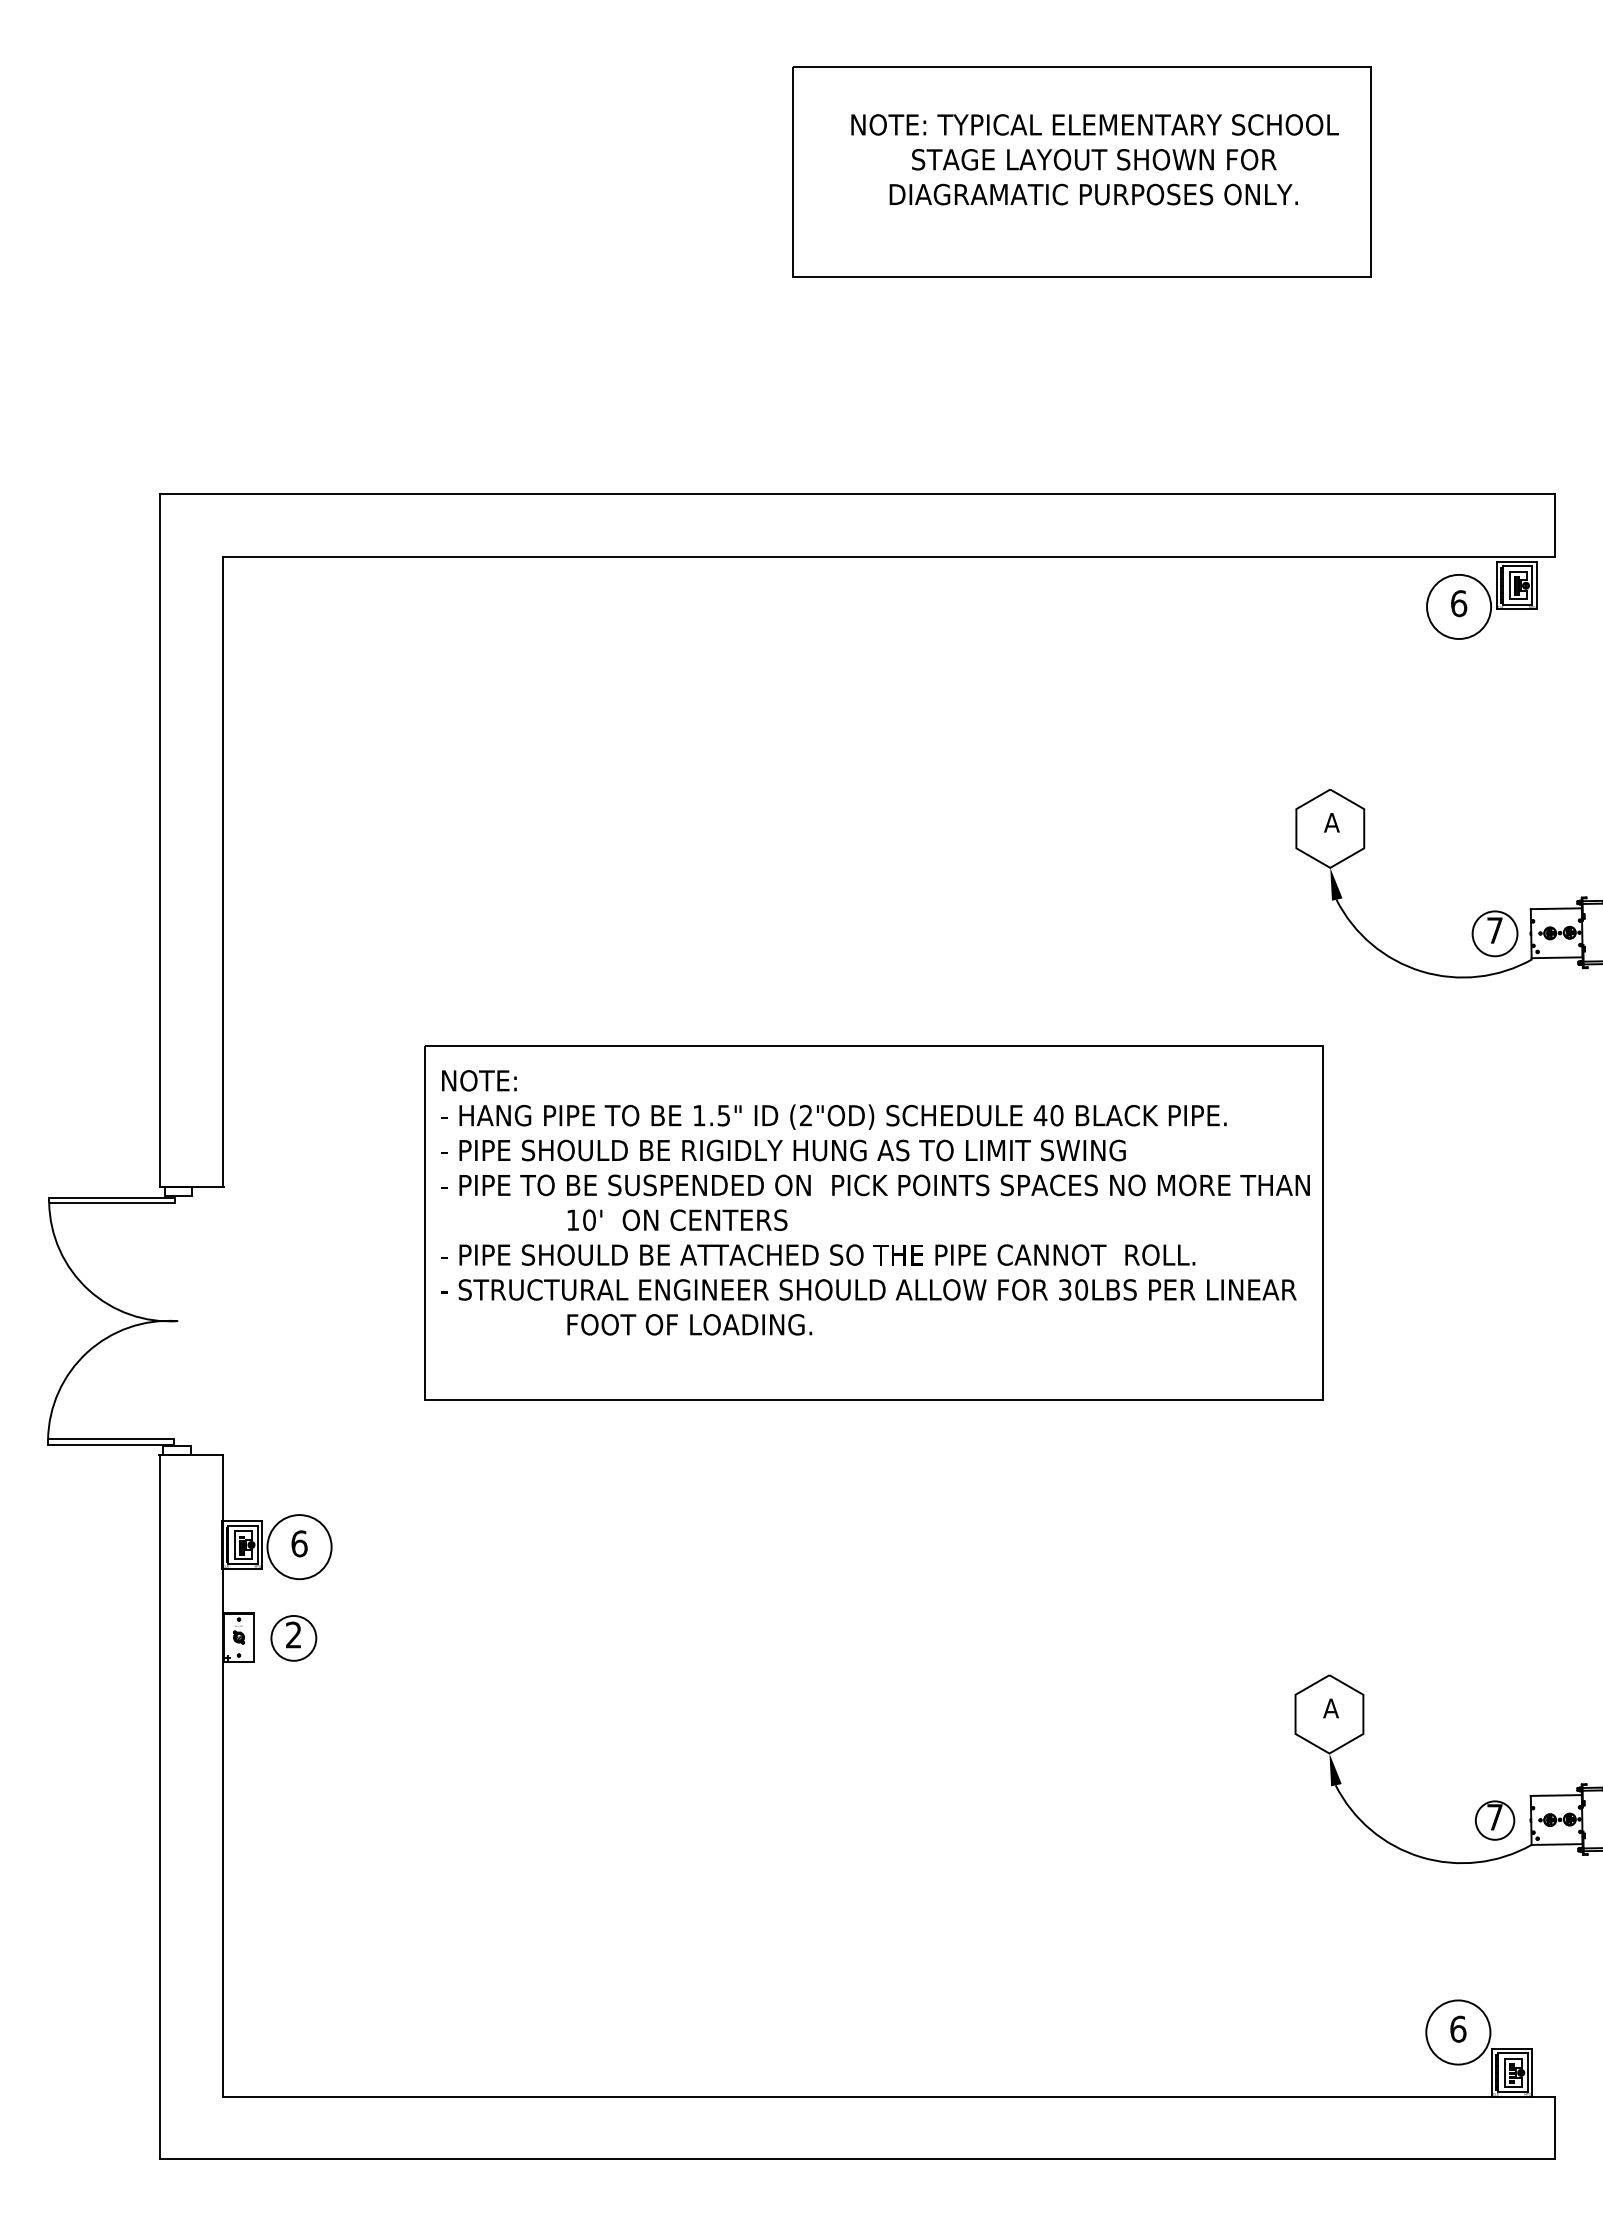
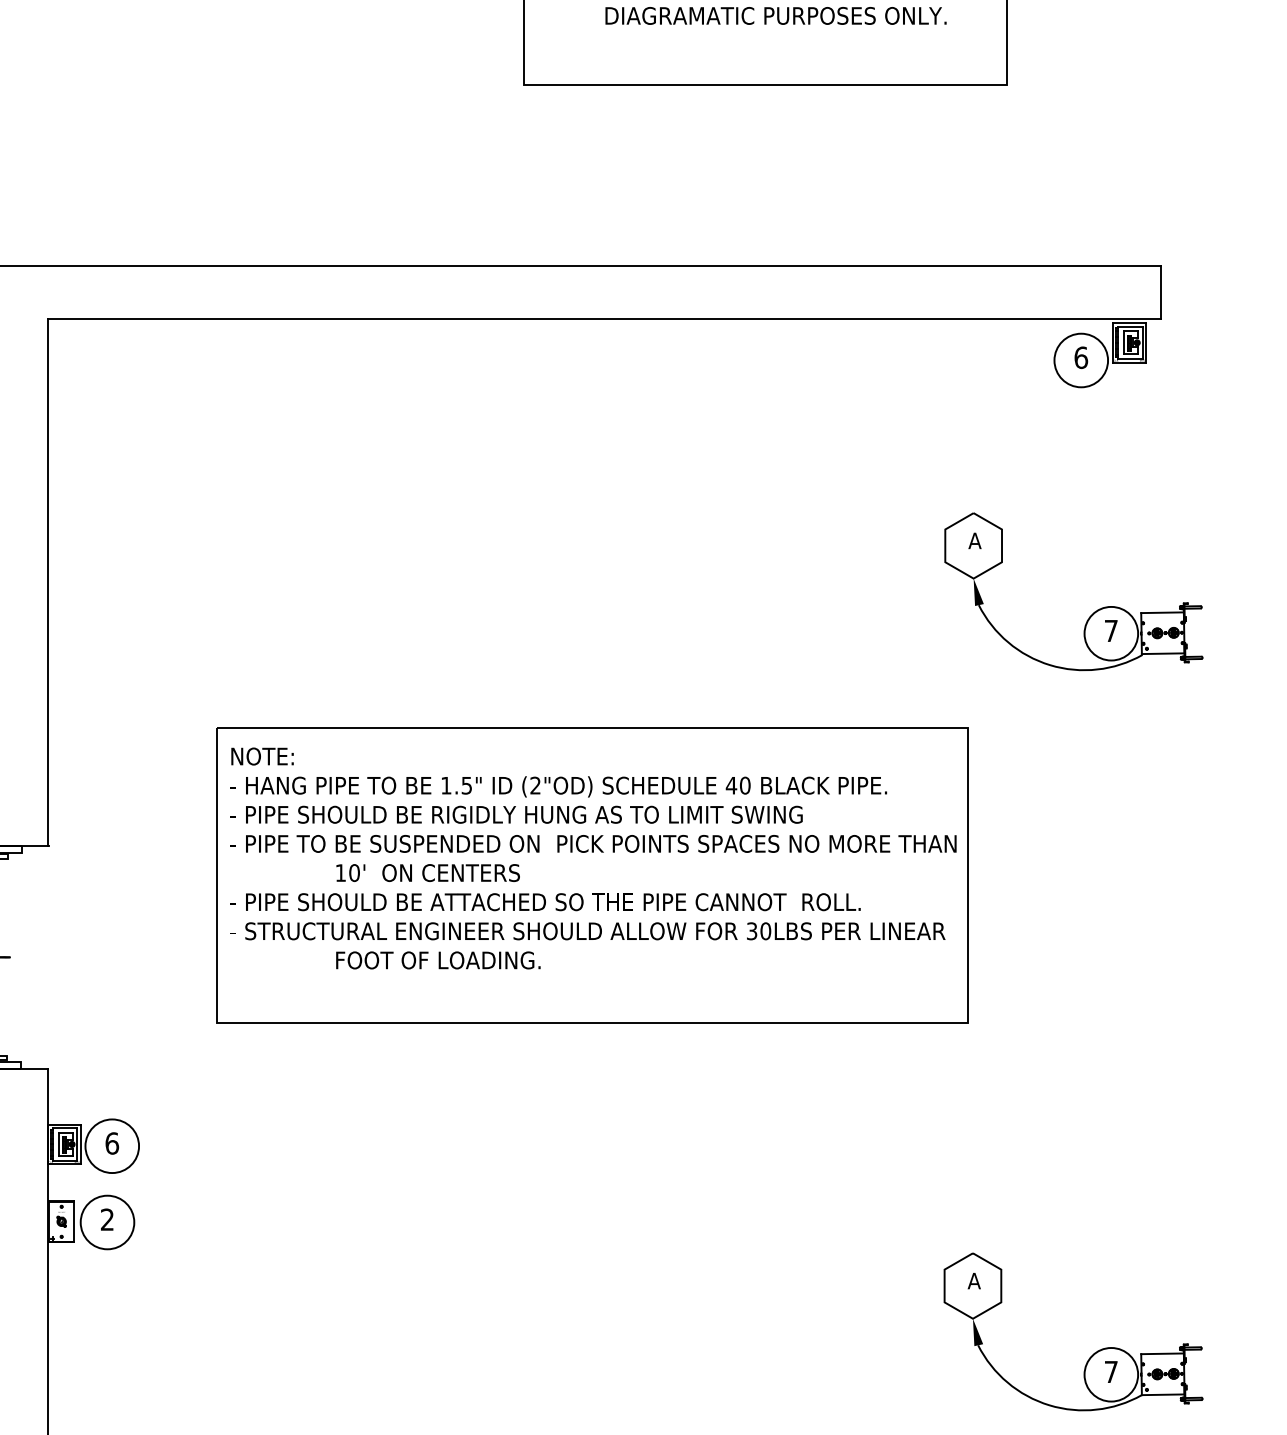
circle: (1495, 933) -> (1111, 633), size x1.43
circle: (293, 1638) -> (107, 1222), size x1.43
circle: (1495, 1820) -> (1111, 1374), size x1.67

